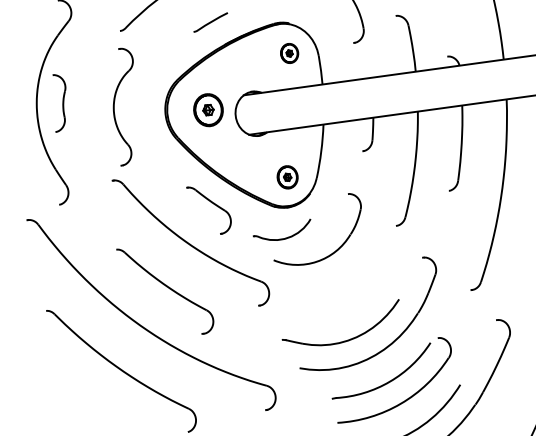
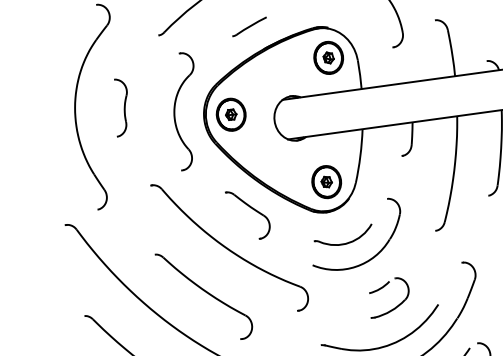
part: (289, 53) -> (328, 57), size x1.67
part: (59, 103) -> (120, 108), moved
part: (114, 106) -> (175, 111), moved
part: (208, 110) -> (231, 115), moved
part: (287, 177) -> (326, 182), size x1.43
part: (285, 237) -> (346, 242), moved
part: (357, 300) -> (396, 305), added

